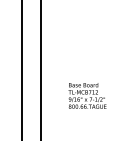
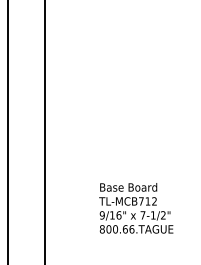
text: (87, 95) -> (136, 207), moved

